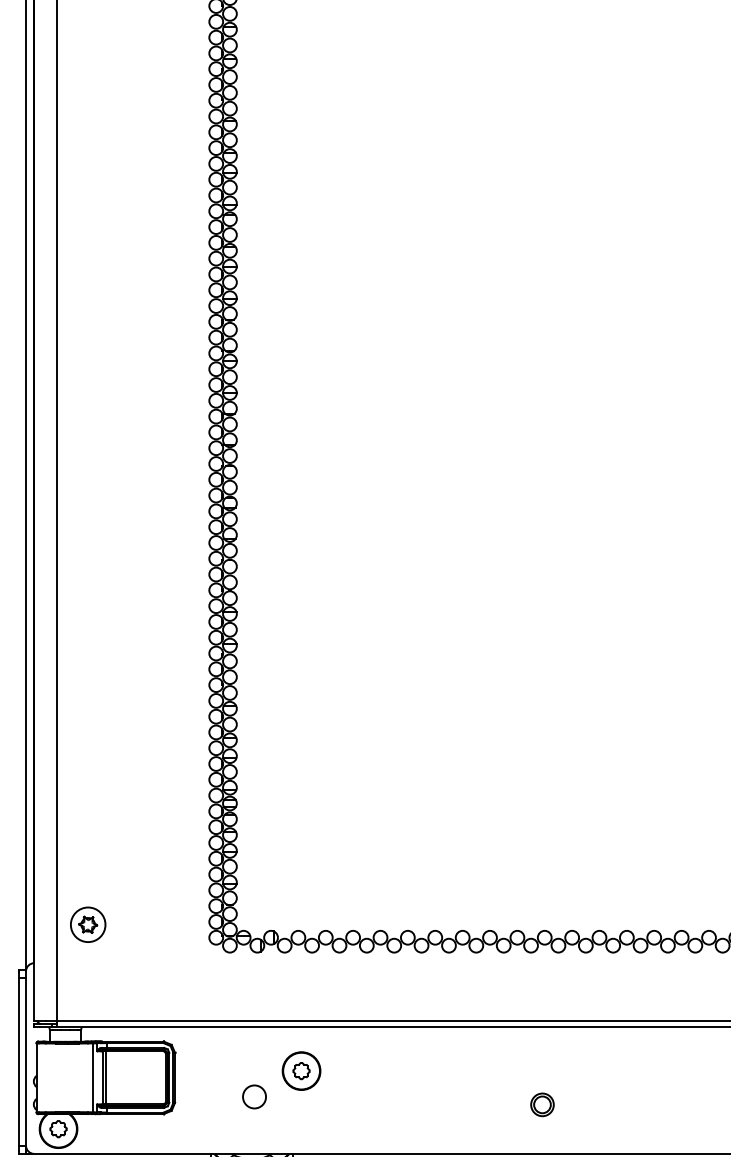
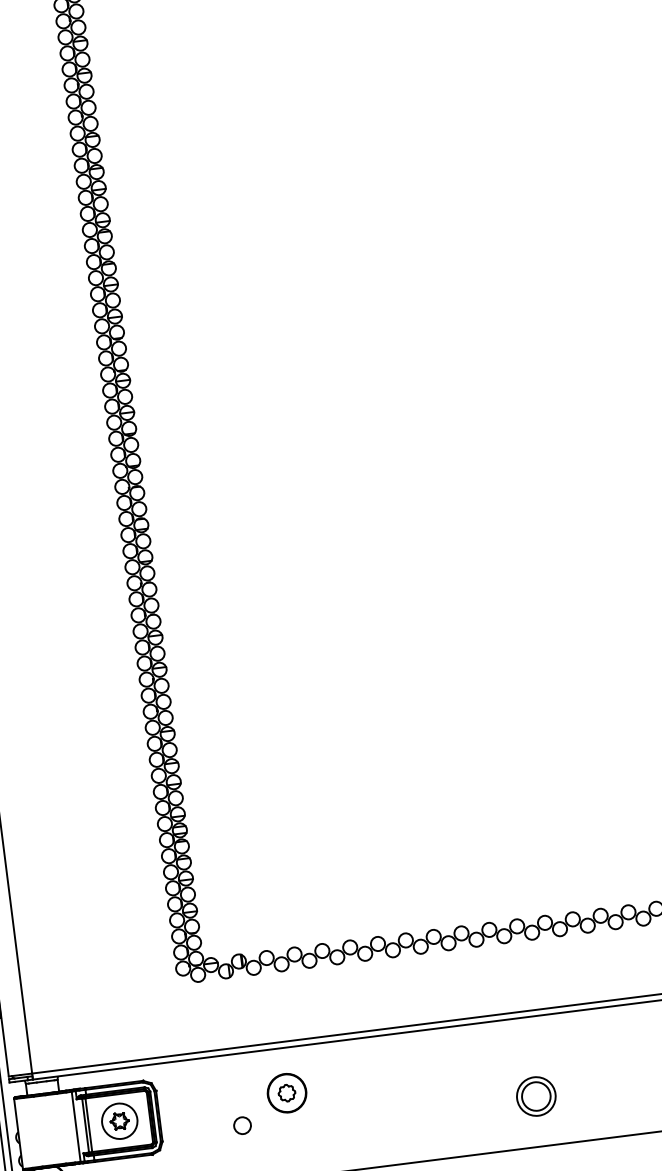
part: (88, 924) -> (120, 1120), moved
circle: (254, 1097) -> (242, 1126), size x0.71
part: (542, 1104) -> (536, 1096), size x1.67

